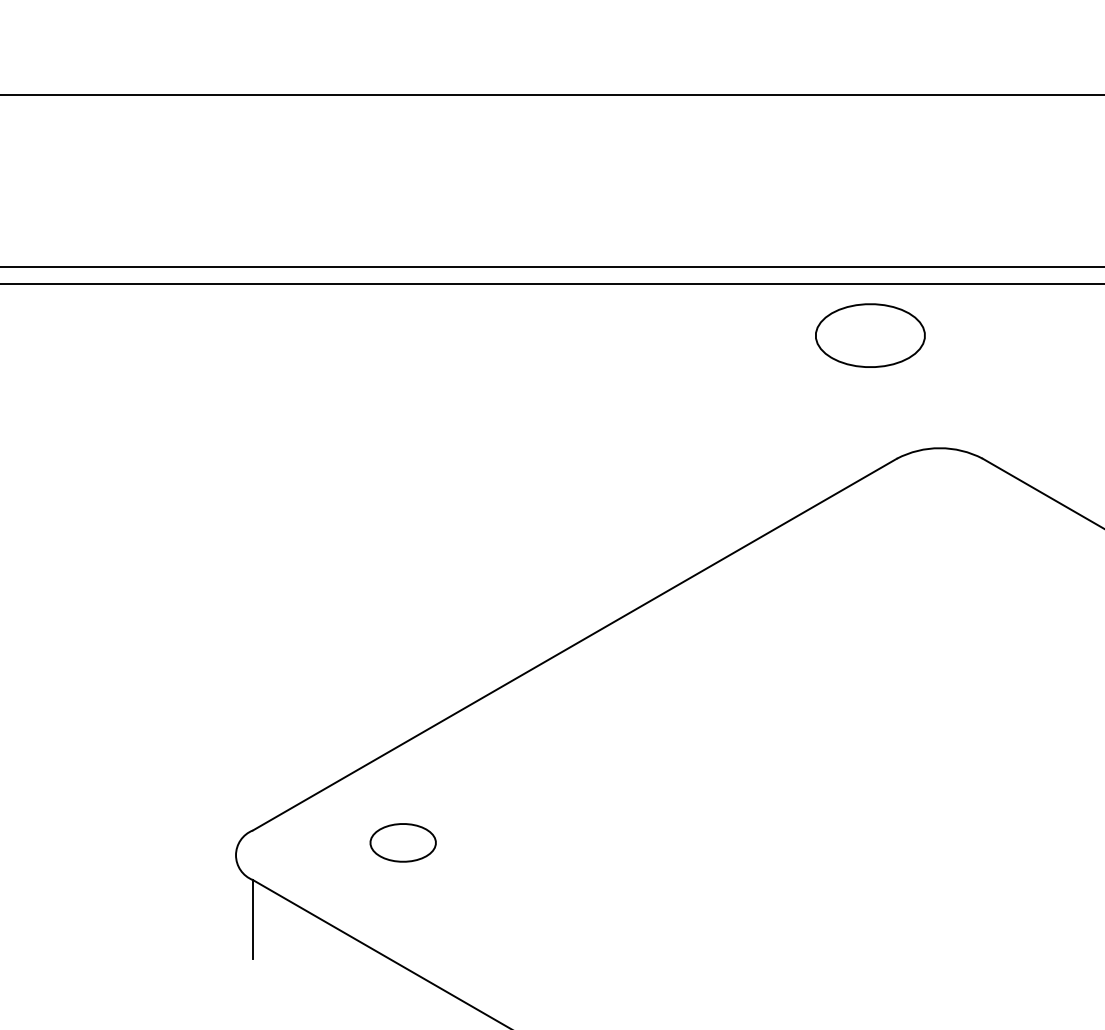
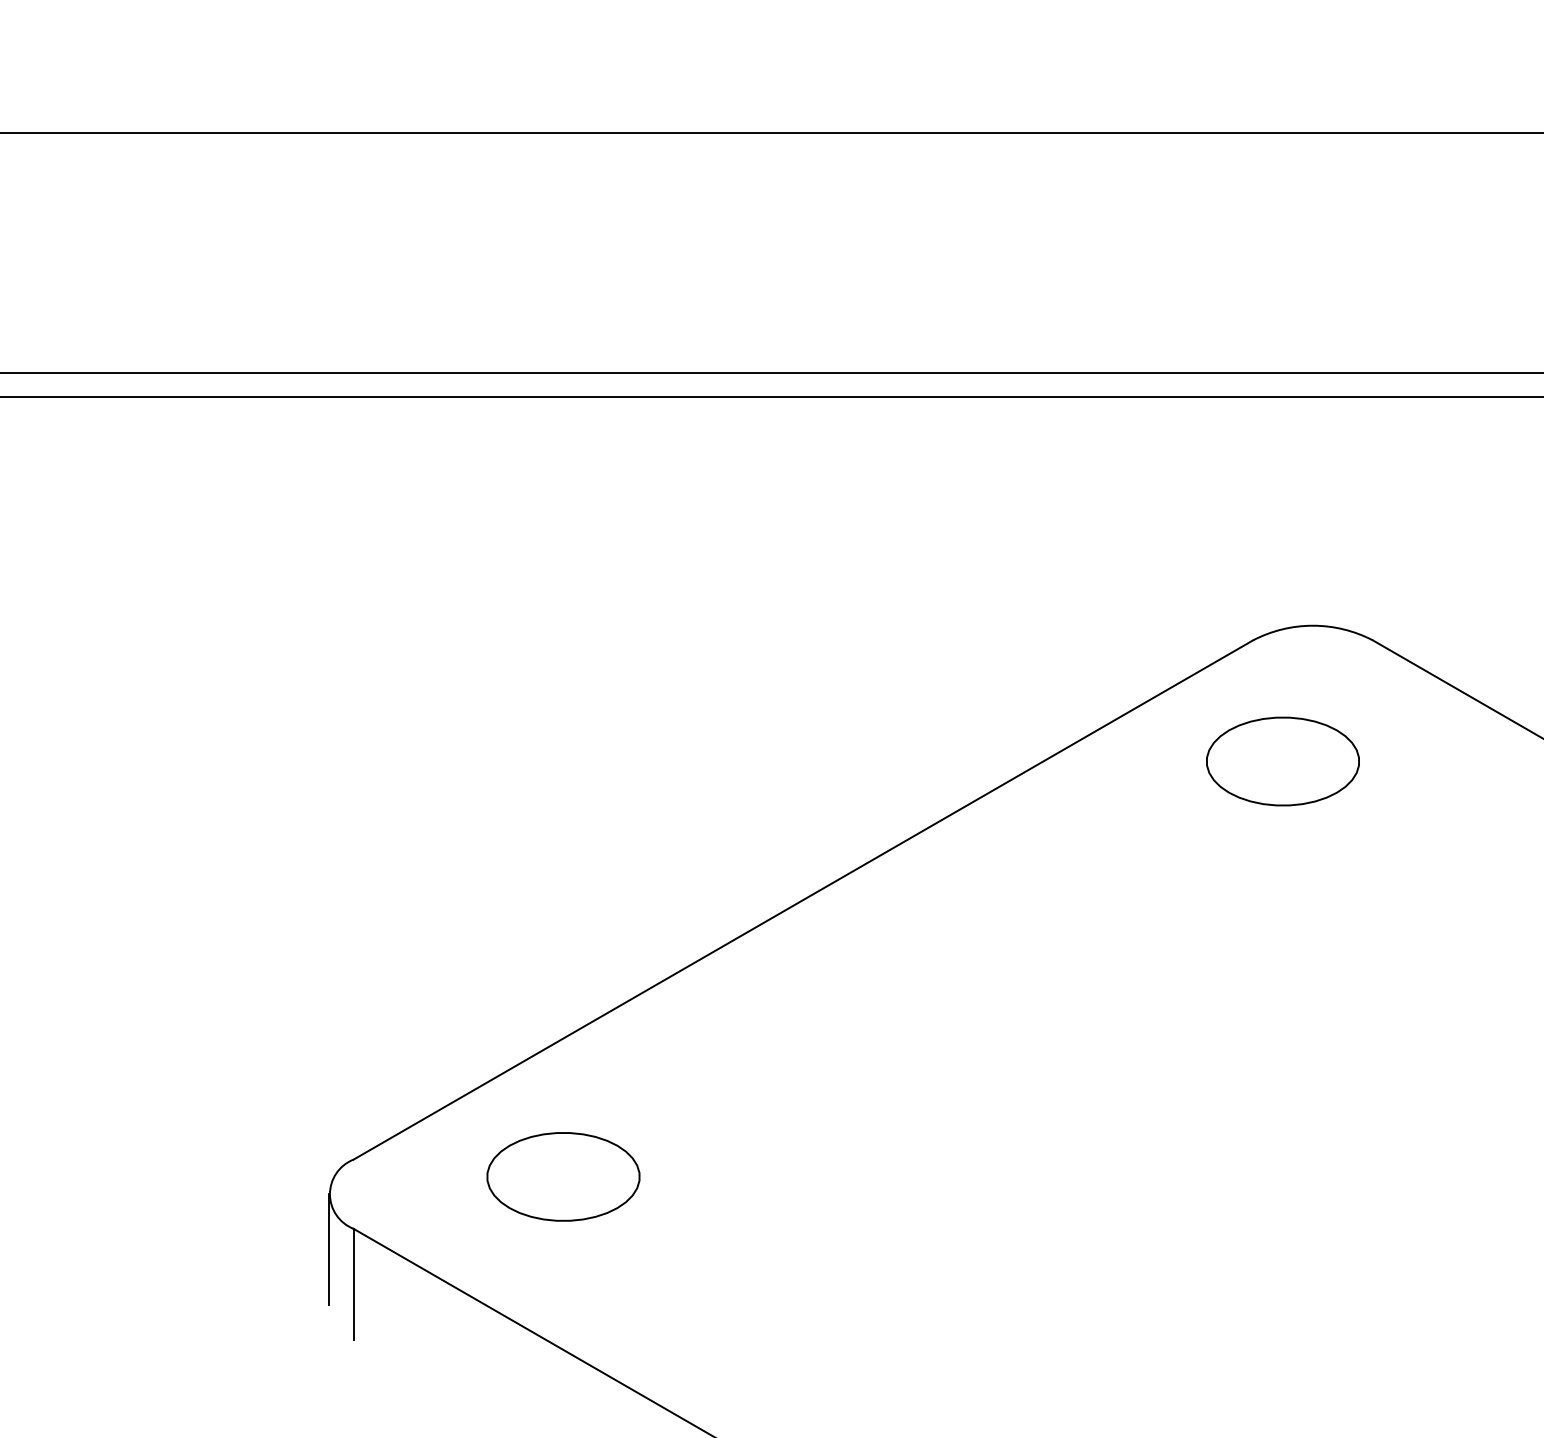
part: (870, 335) -> (1282, 761), moved
part: (403, 842) -> (563, 1176), size x1.67
line: (234, 894) -> (328, 1249), added

